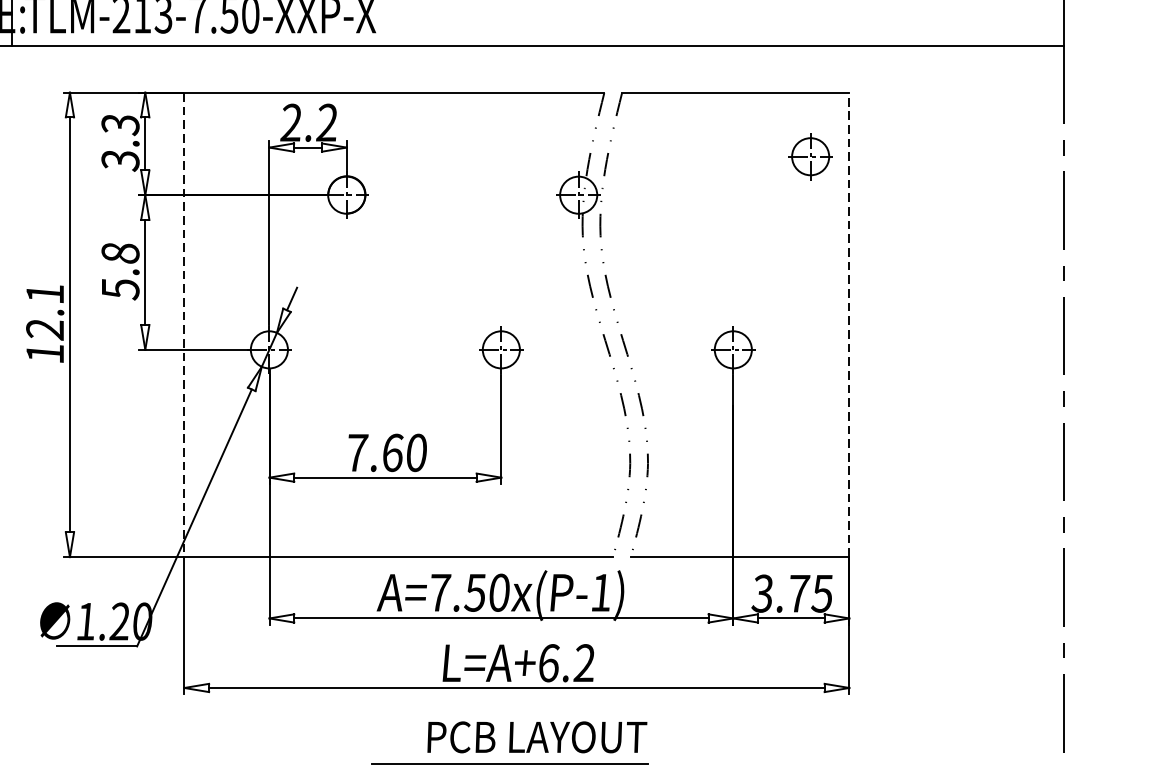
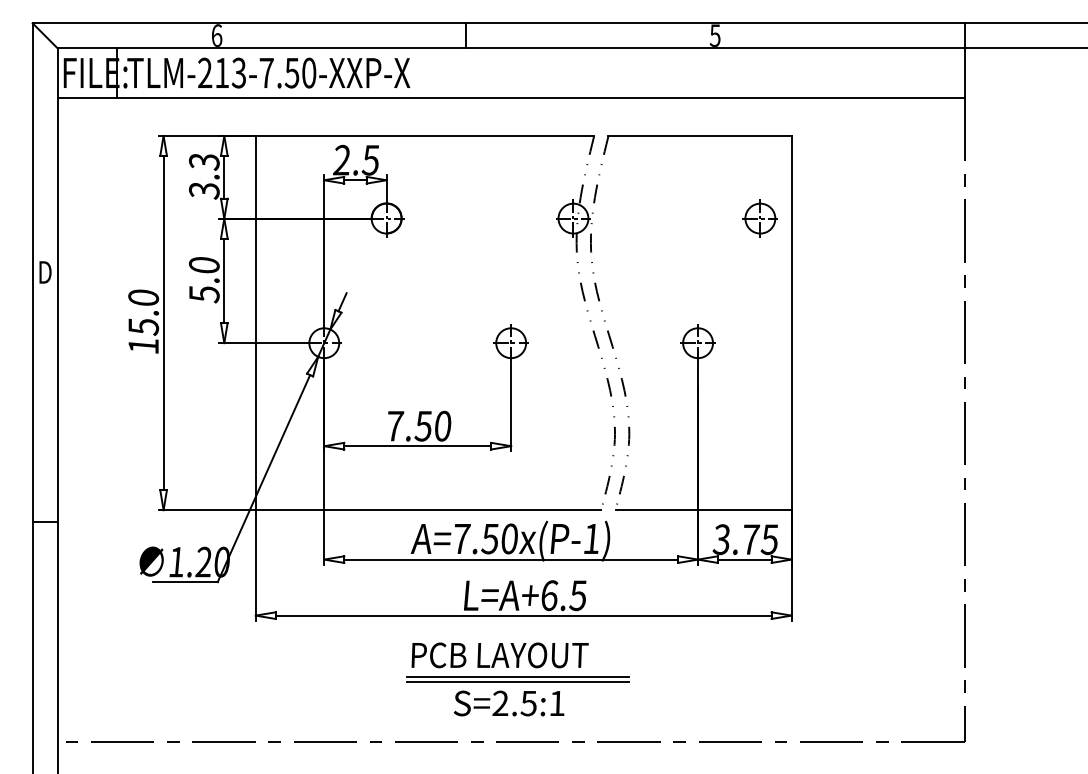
text: (325, 121) -> (369, 159), 2.2 -> 2.5
part: (809, 156) -> (759, 218), moved
text: (120, 253) -> (204, 265), 5.8 -> 5.0
text: (44, 311) -> (143, 312), 12.1 -> 15.0
line: (184, 325) -> (255, 323), dashed -> solid
line: (849, 325) -> (791, 323), dashed -> solid
text: (392, 451) -> (423, 425), 7.60 -> 7.50
text: (583, 662) -> (577, 595), L=A+6.2 -> L=A+6.5
text: (536, 737) -> (499, 655), moved

